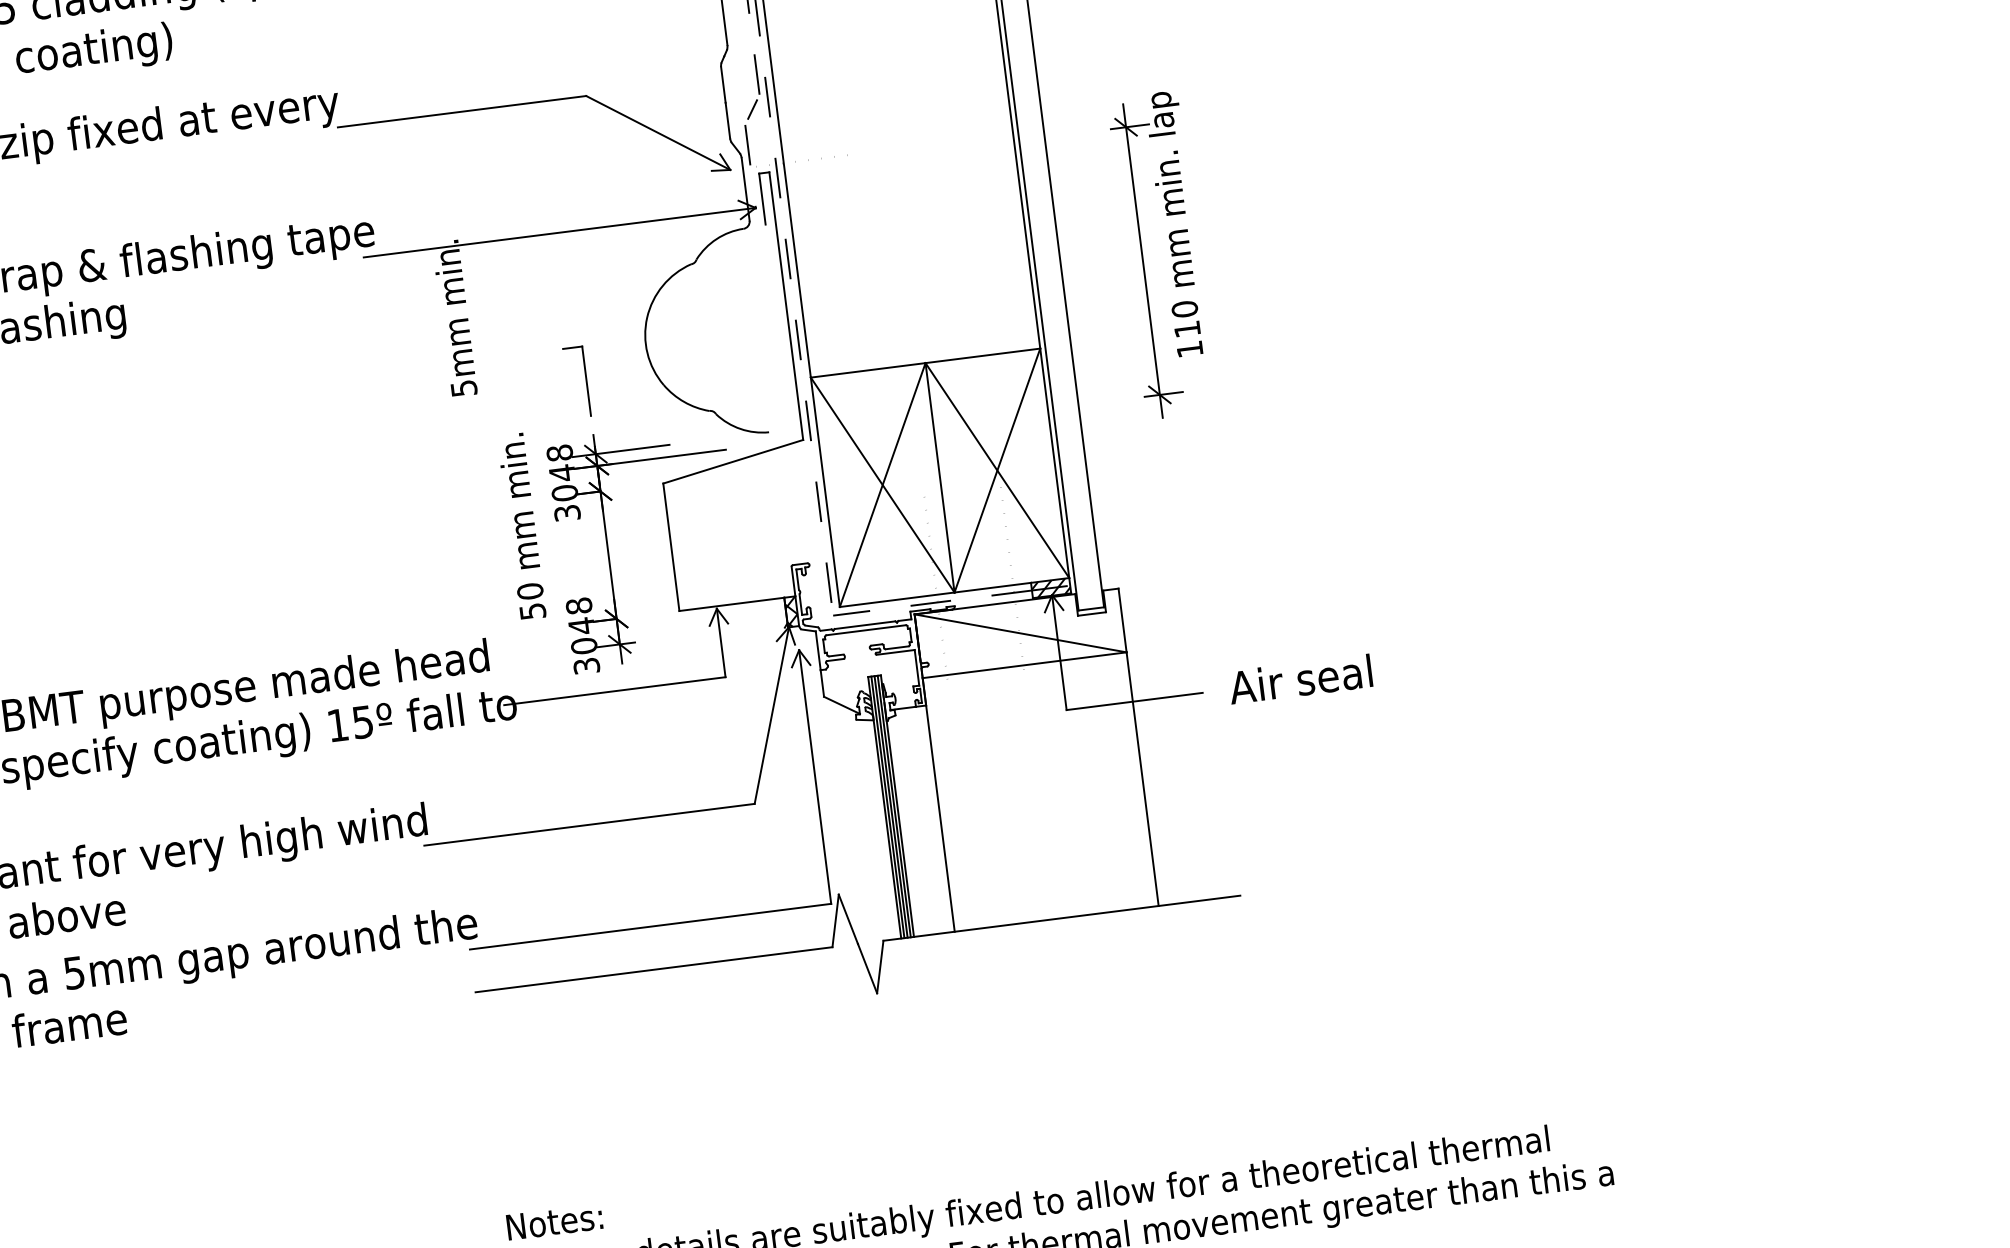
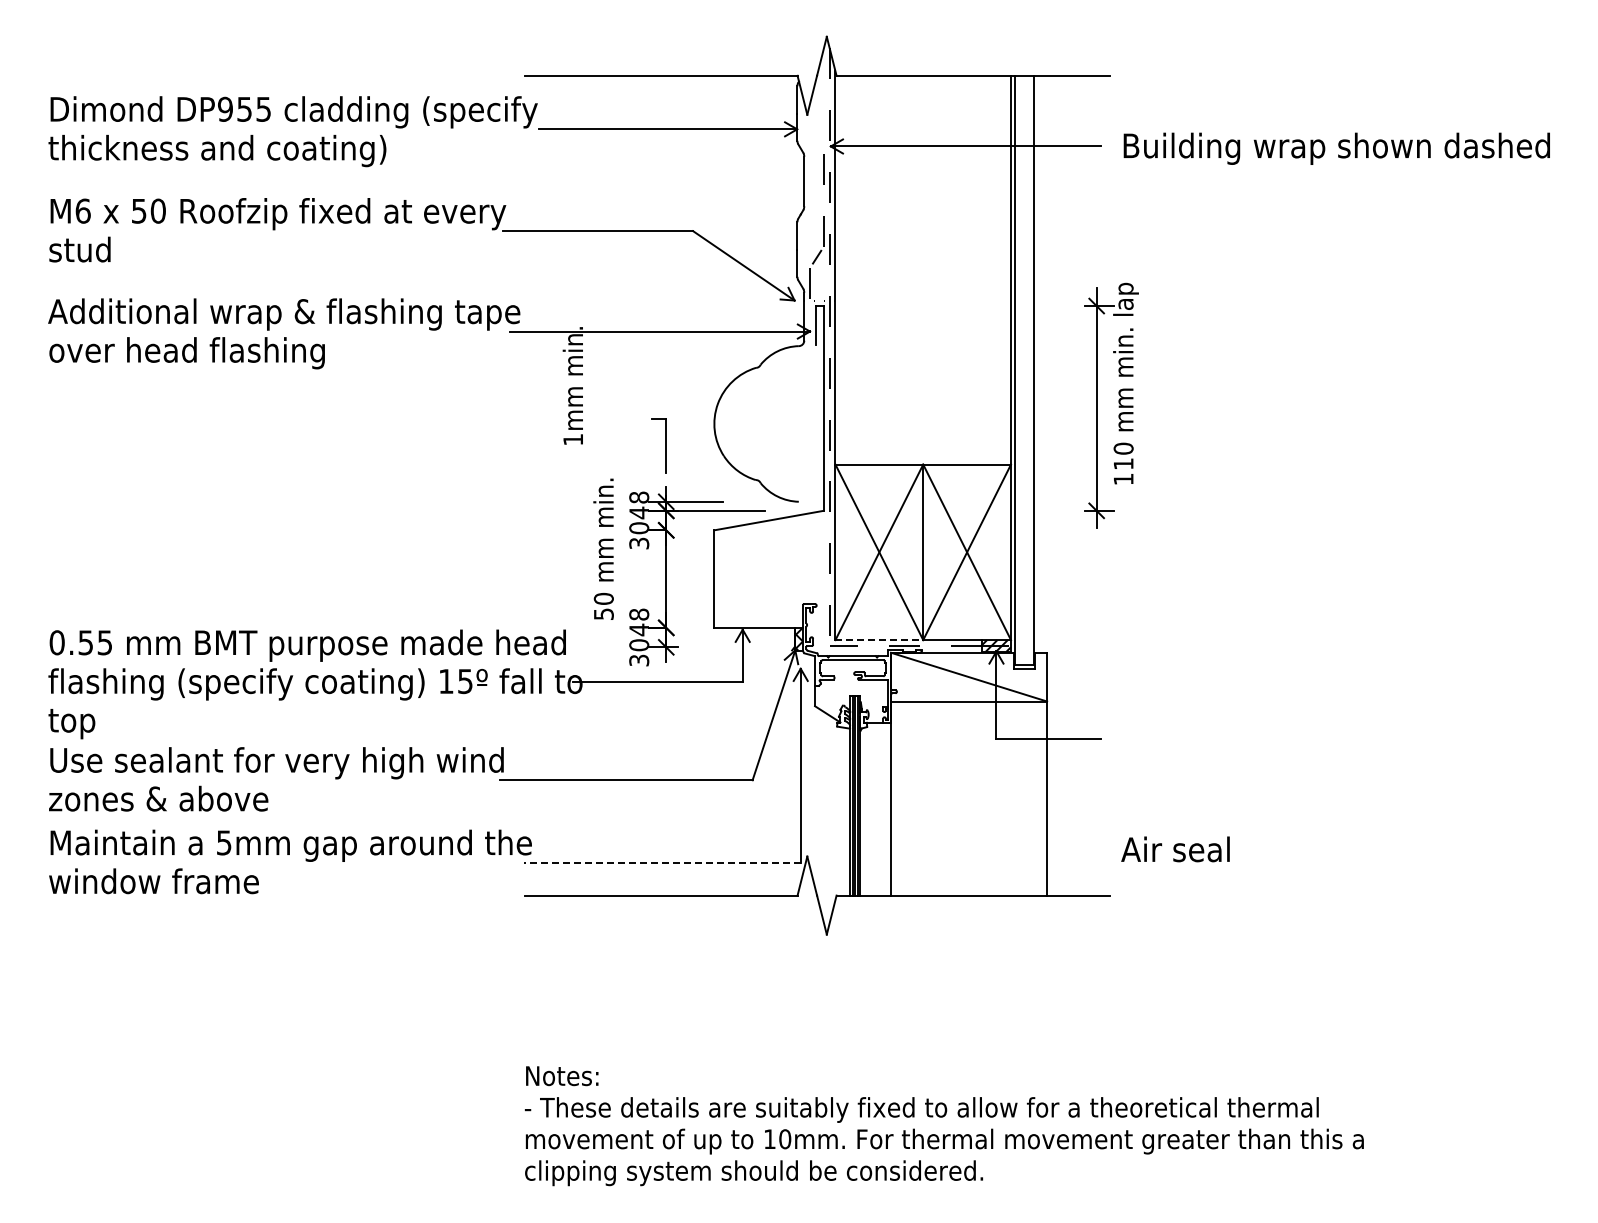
text: (464, 388) -> (573, 439), 5mm -> 1mm
line: (897, 600) -> (879, 640), solid -> dashed
text: (1300, 679) -> (1175, 849), moved
line: (650, 926) -> (662, 862), solid -> dashed

